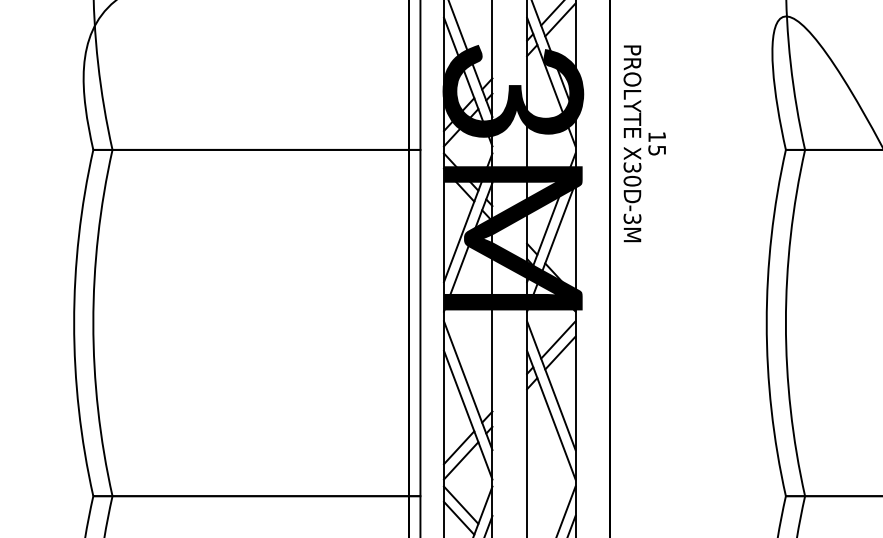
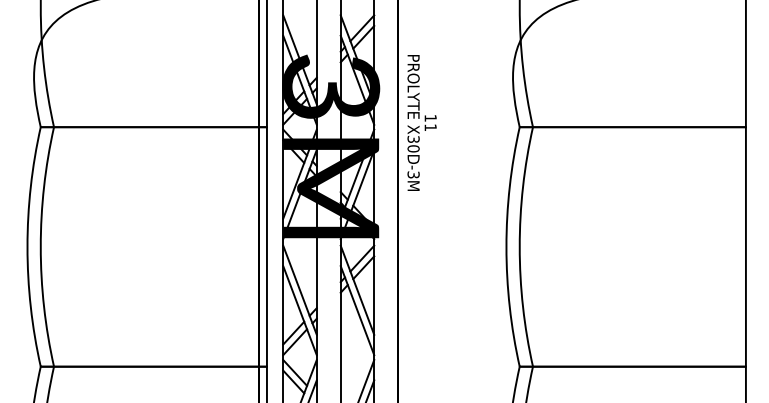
text: (656, 150) -> (430, 127), 15 -> 11

